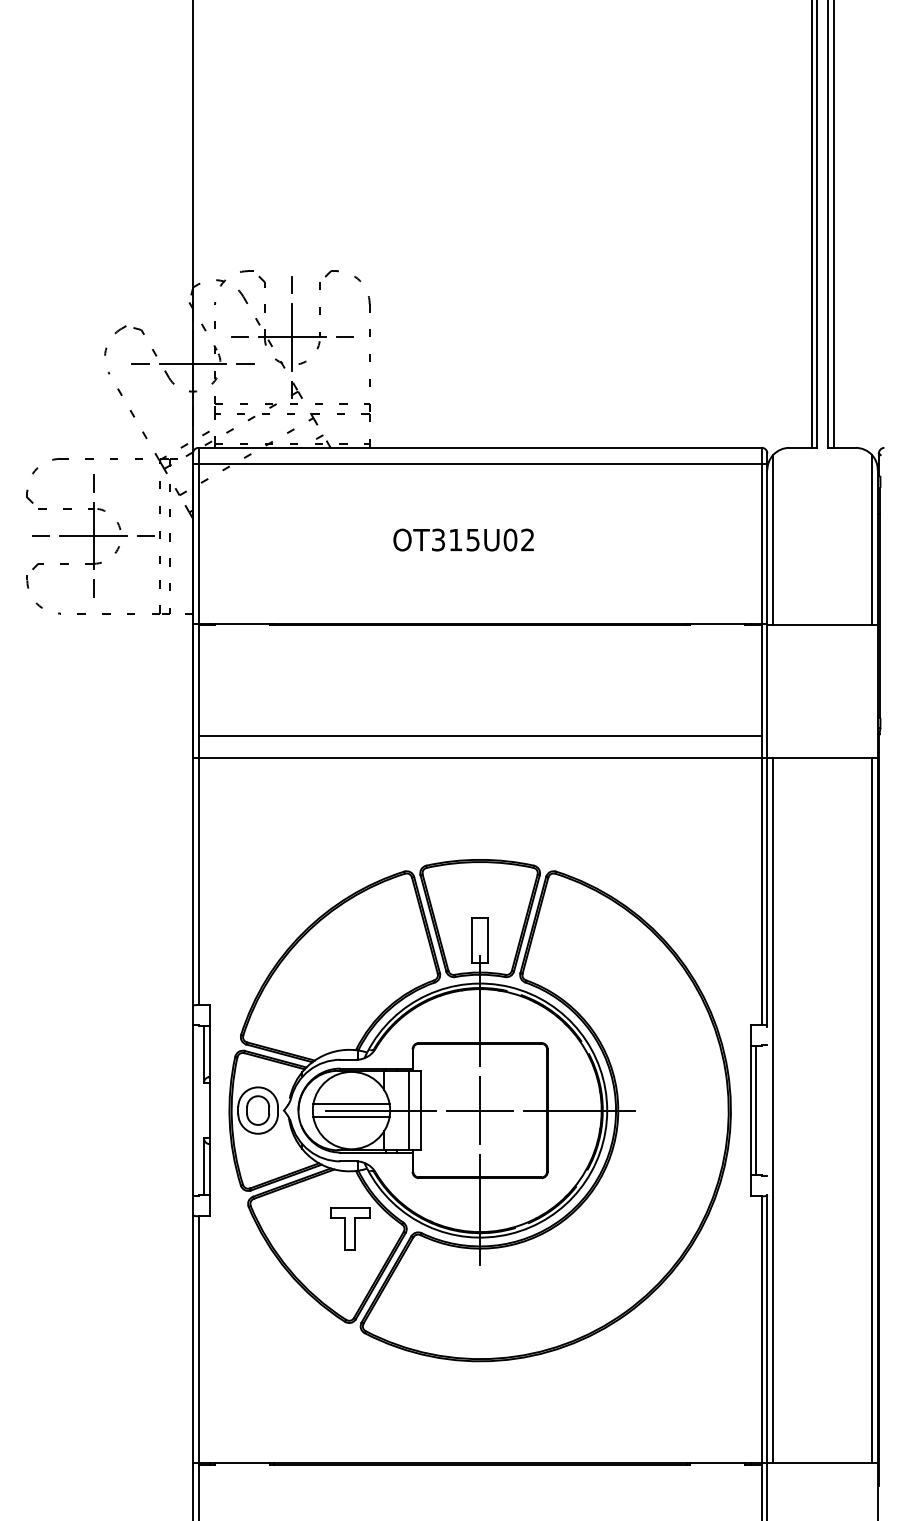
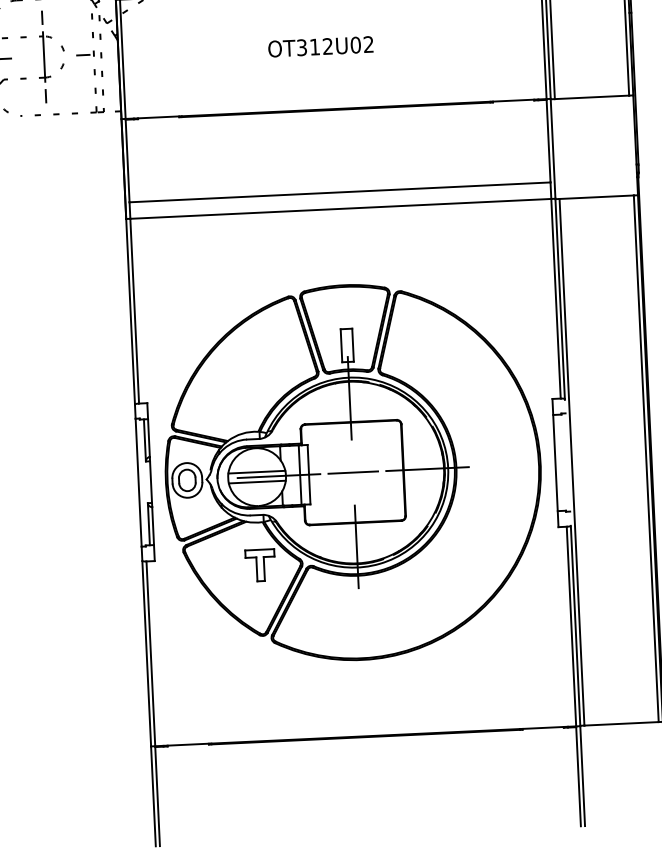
line: (93, 536) -> (44, 57), removed
text: (472, 539) -> (327, 46), OT315U02 -> OT312U02
line: (480, 1110) -> (353, 472), removed
line: (756, 1110) -> (559, 462), removed

